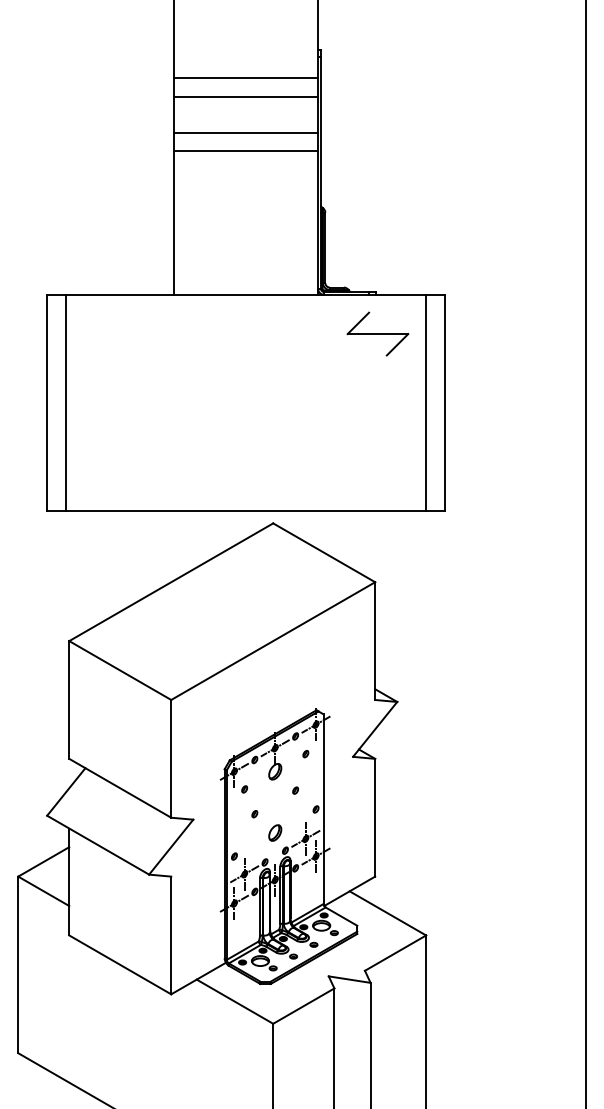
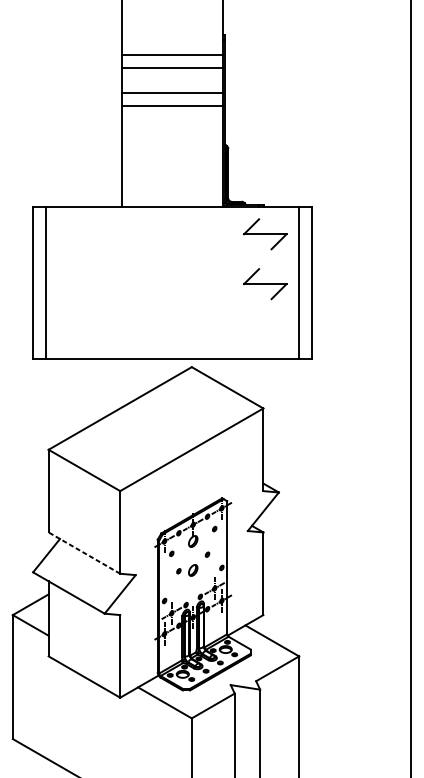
part: (377, 404) -> (264, 283), added
line: (120, 788) -> (84, 553), solid -> dashed
part: (275, 832) -> (193, 570), moved

